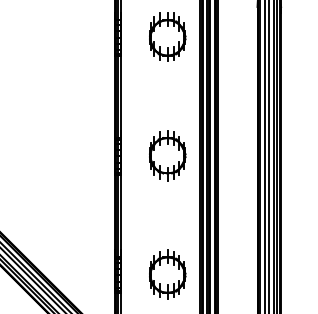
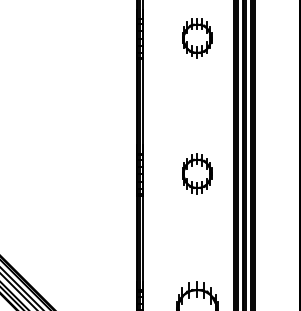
part: (167, 36) -> (197, 37), size x0.7
part: (167, 155) -> (197, 173), size x0.7

